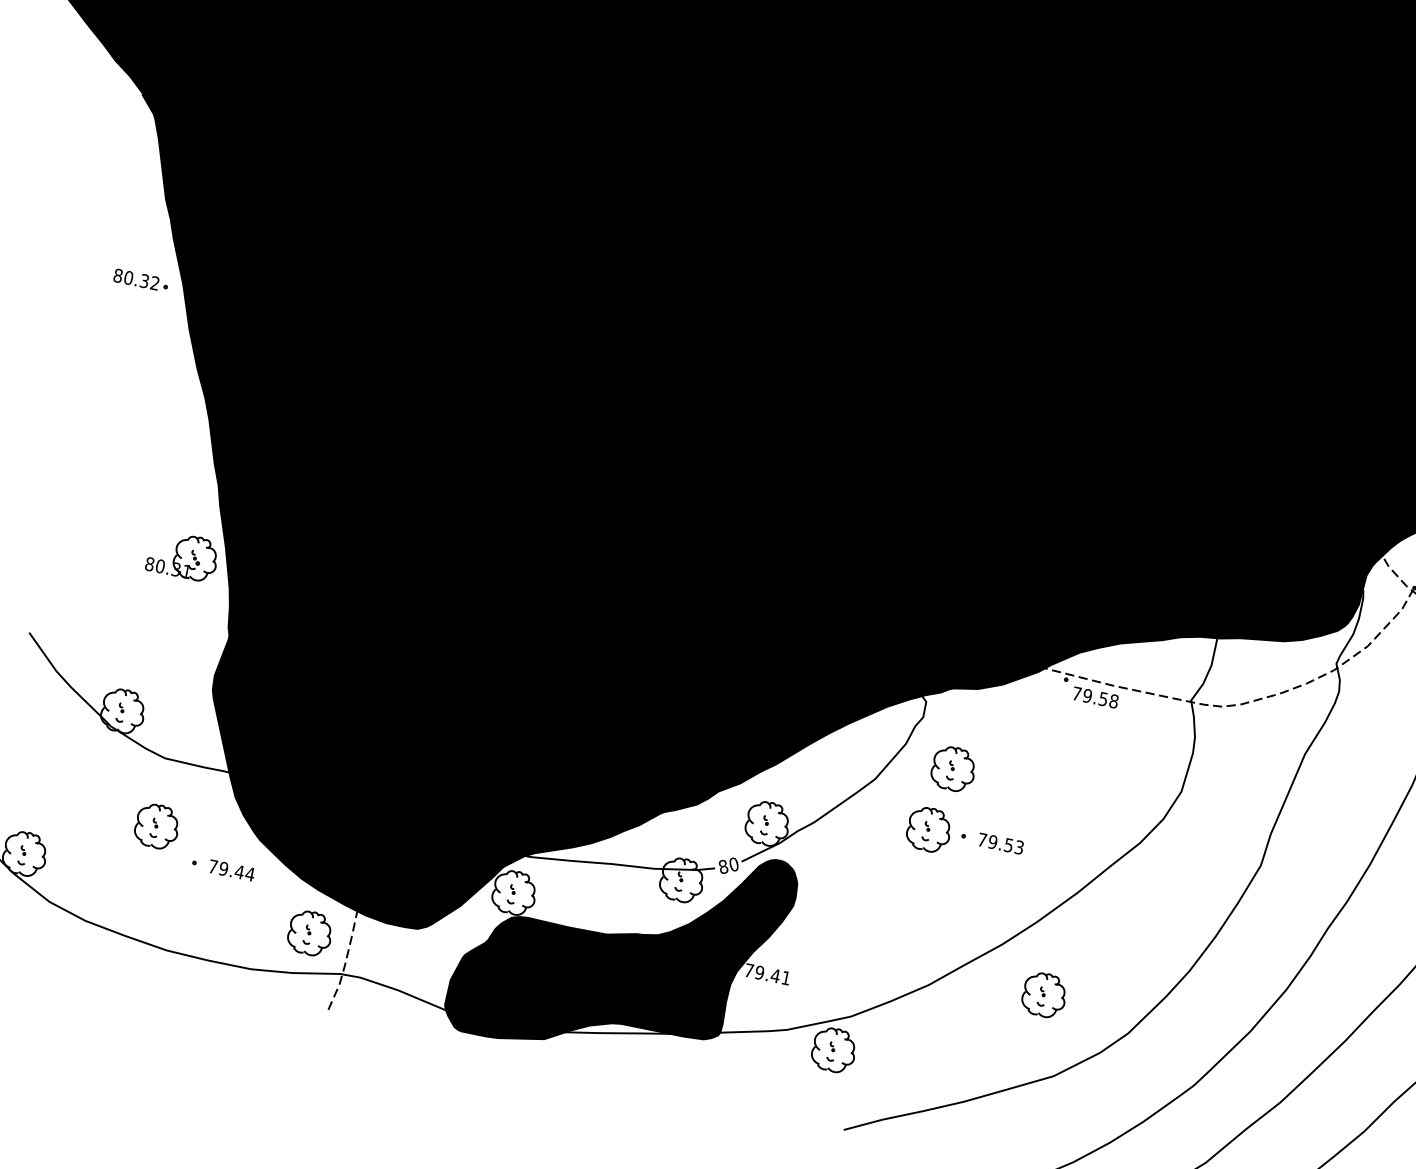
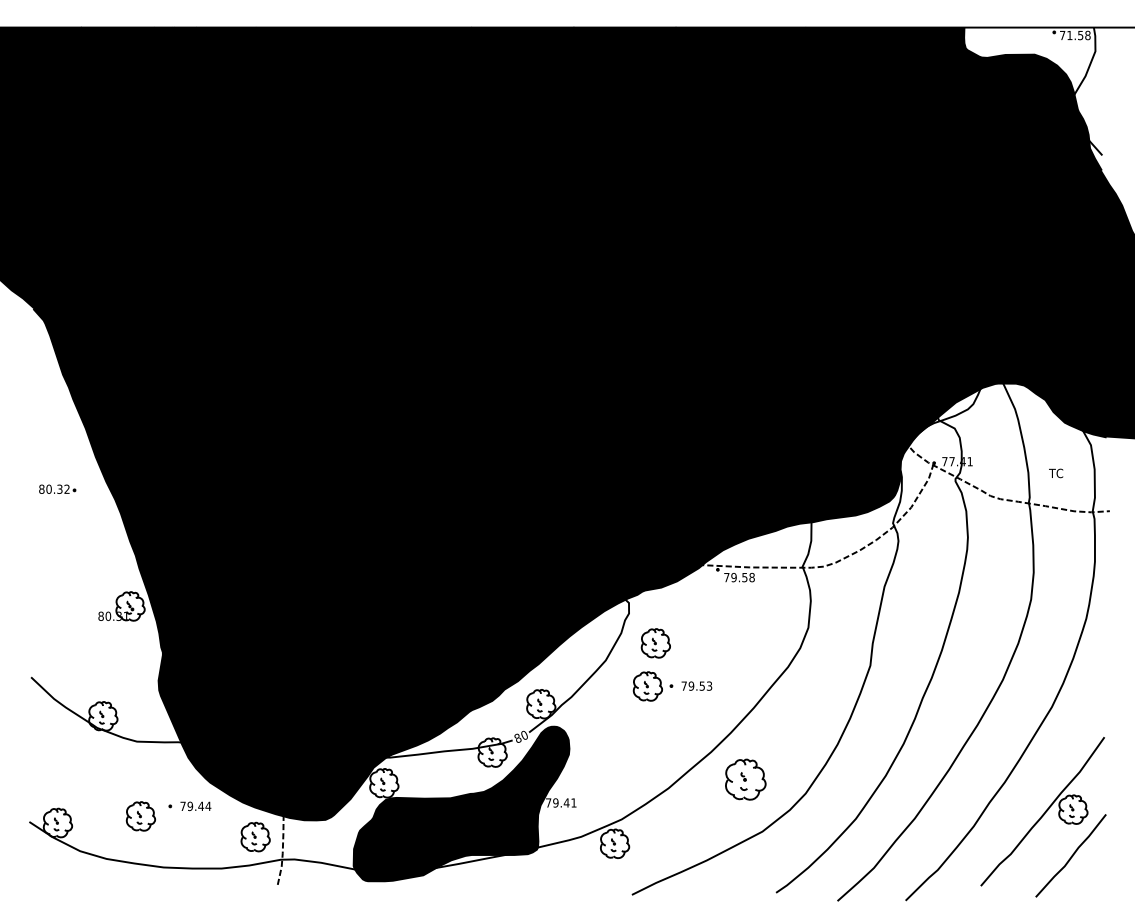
part: (141, 279) -> (57, 488), moved
part: (156, 826) -> (140, 816), moved
part: (1044, 994) -> (745, 779), size x1.4

